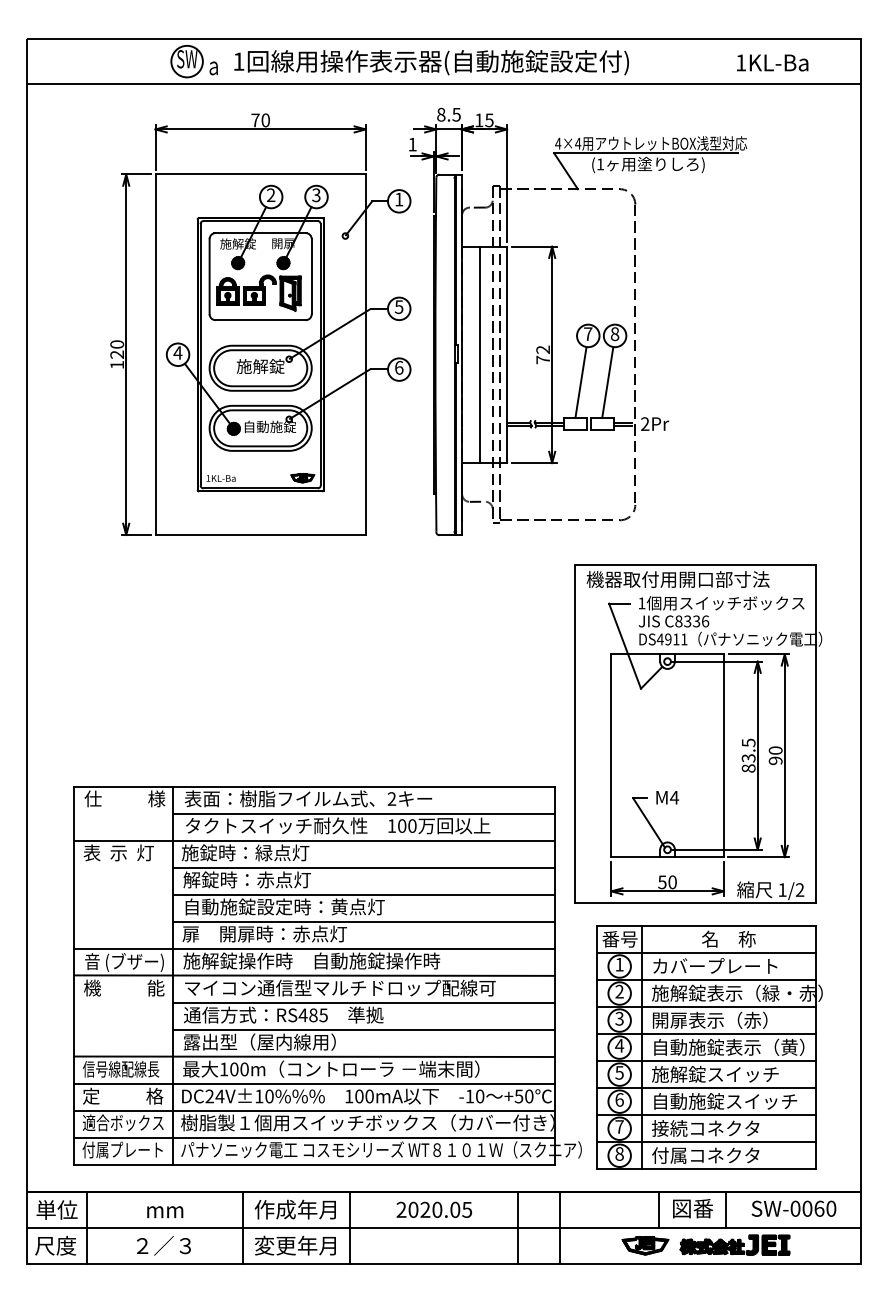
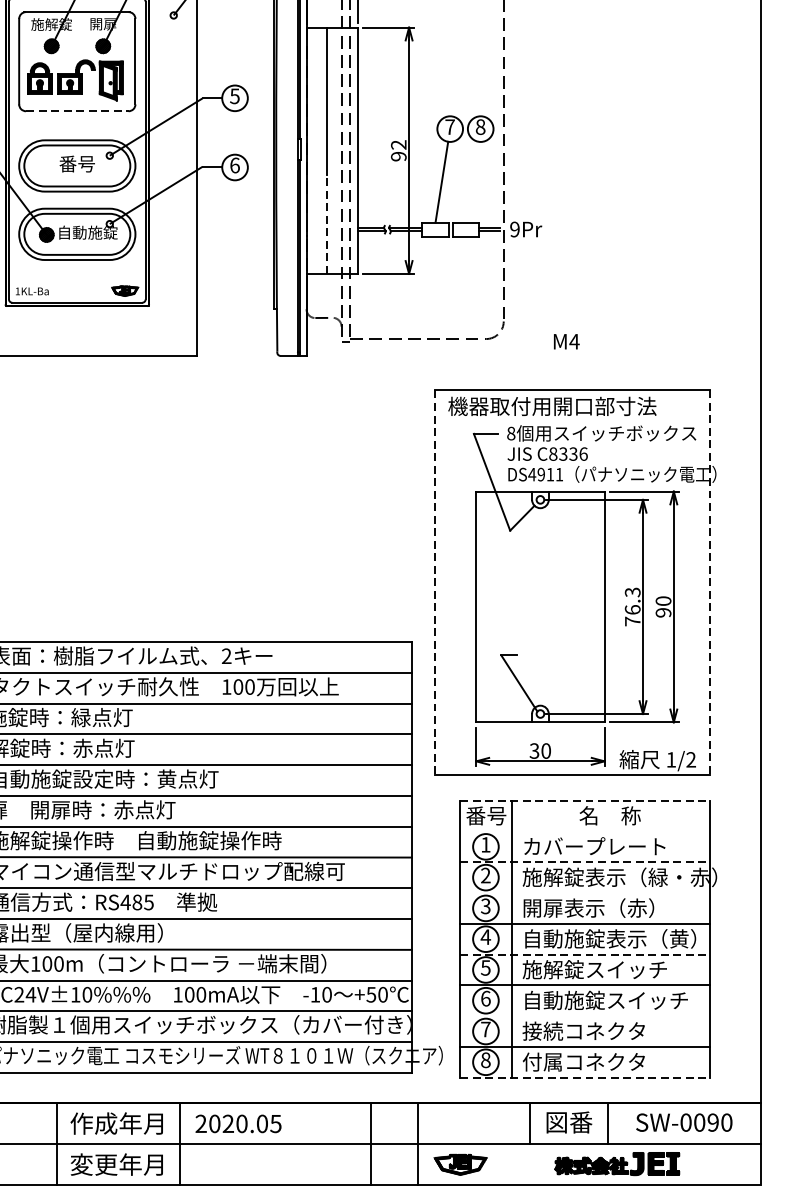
line: (261, 320) -> (78, 111), solid -> dashed
text: (543, 359) -> (399, 155), 72 -> 92
text: (260, 366) -> (77, 163), 施解錠 -> 番号
line: (607, 382) -> (472, 182), removed
line: (480, 419) -> (327, 224), solid -> dashed
text: (645, 424) -> (515, 229), 2Pr -> 9Pr
text: (641, 603) -> (510, 433), 1 -> 8
line: (574, 734) -> (434, 582), solid -> dashed
line: (816, 734) -> (709, 582), solid -> dashed
text: (748, 755) -> (632, 606), 83.5 -> 76.3
text: (667, 797) -> (566, 341), moved
text: (662, 881) -> (534, 750), 50 -> 30
line: (706, 925) -> (584, 800), solid -> dashed
line: (706, 952) -> (584, 830), removed
line: (706, 980) -> (584, 862), solid -> dashed
line: (706, 1007) -> (584, 893), removed
line: (706, 1061) -> (584, 955), solid -> dashed
line: (706, 1115) -> (584, 1016), removed
line: (706, 1169) -> (584, 1077), solid -> dashed
text: (819, 1208) -> (713, 1122), SW-0060 -> SW-0090
text: (433, 1209) -> (237, 1123), moved
part: (645, 1245) -> (460, 1164), moved

